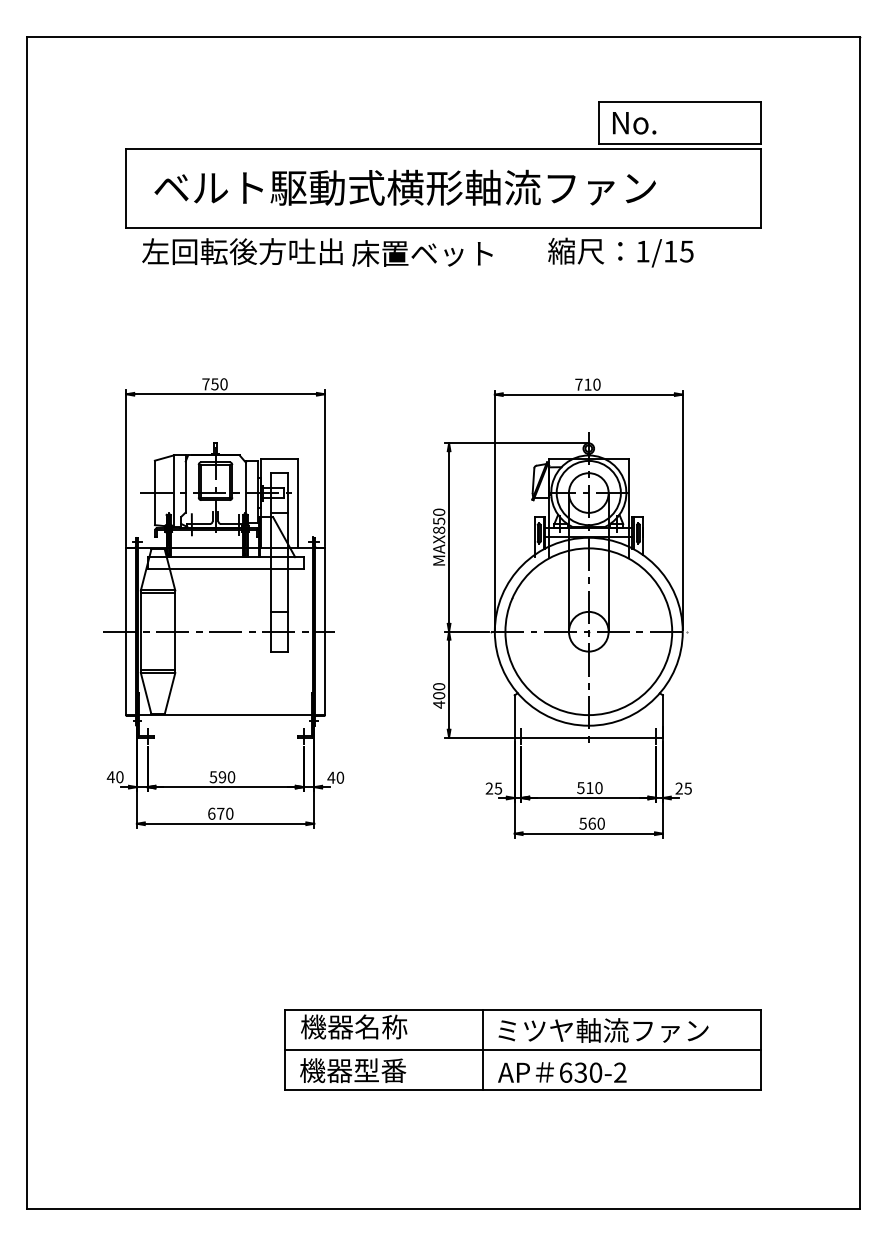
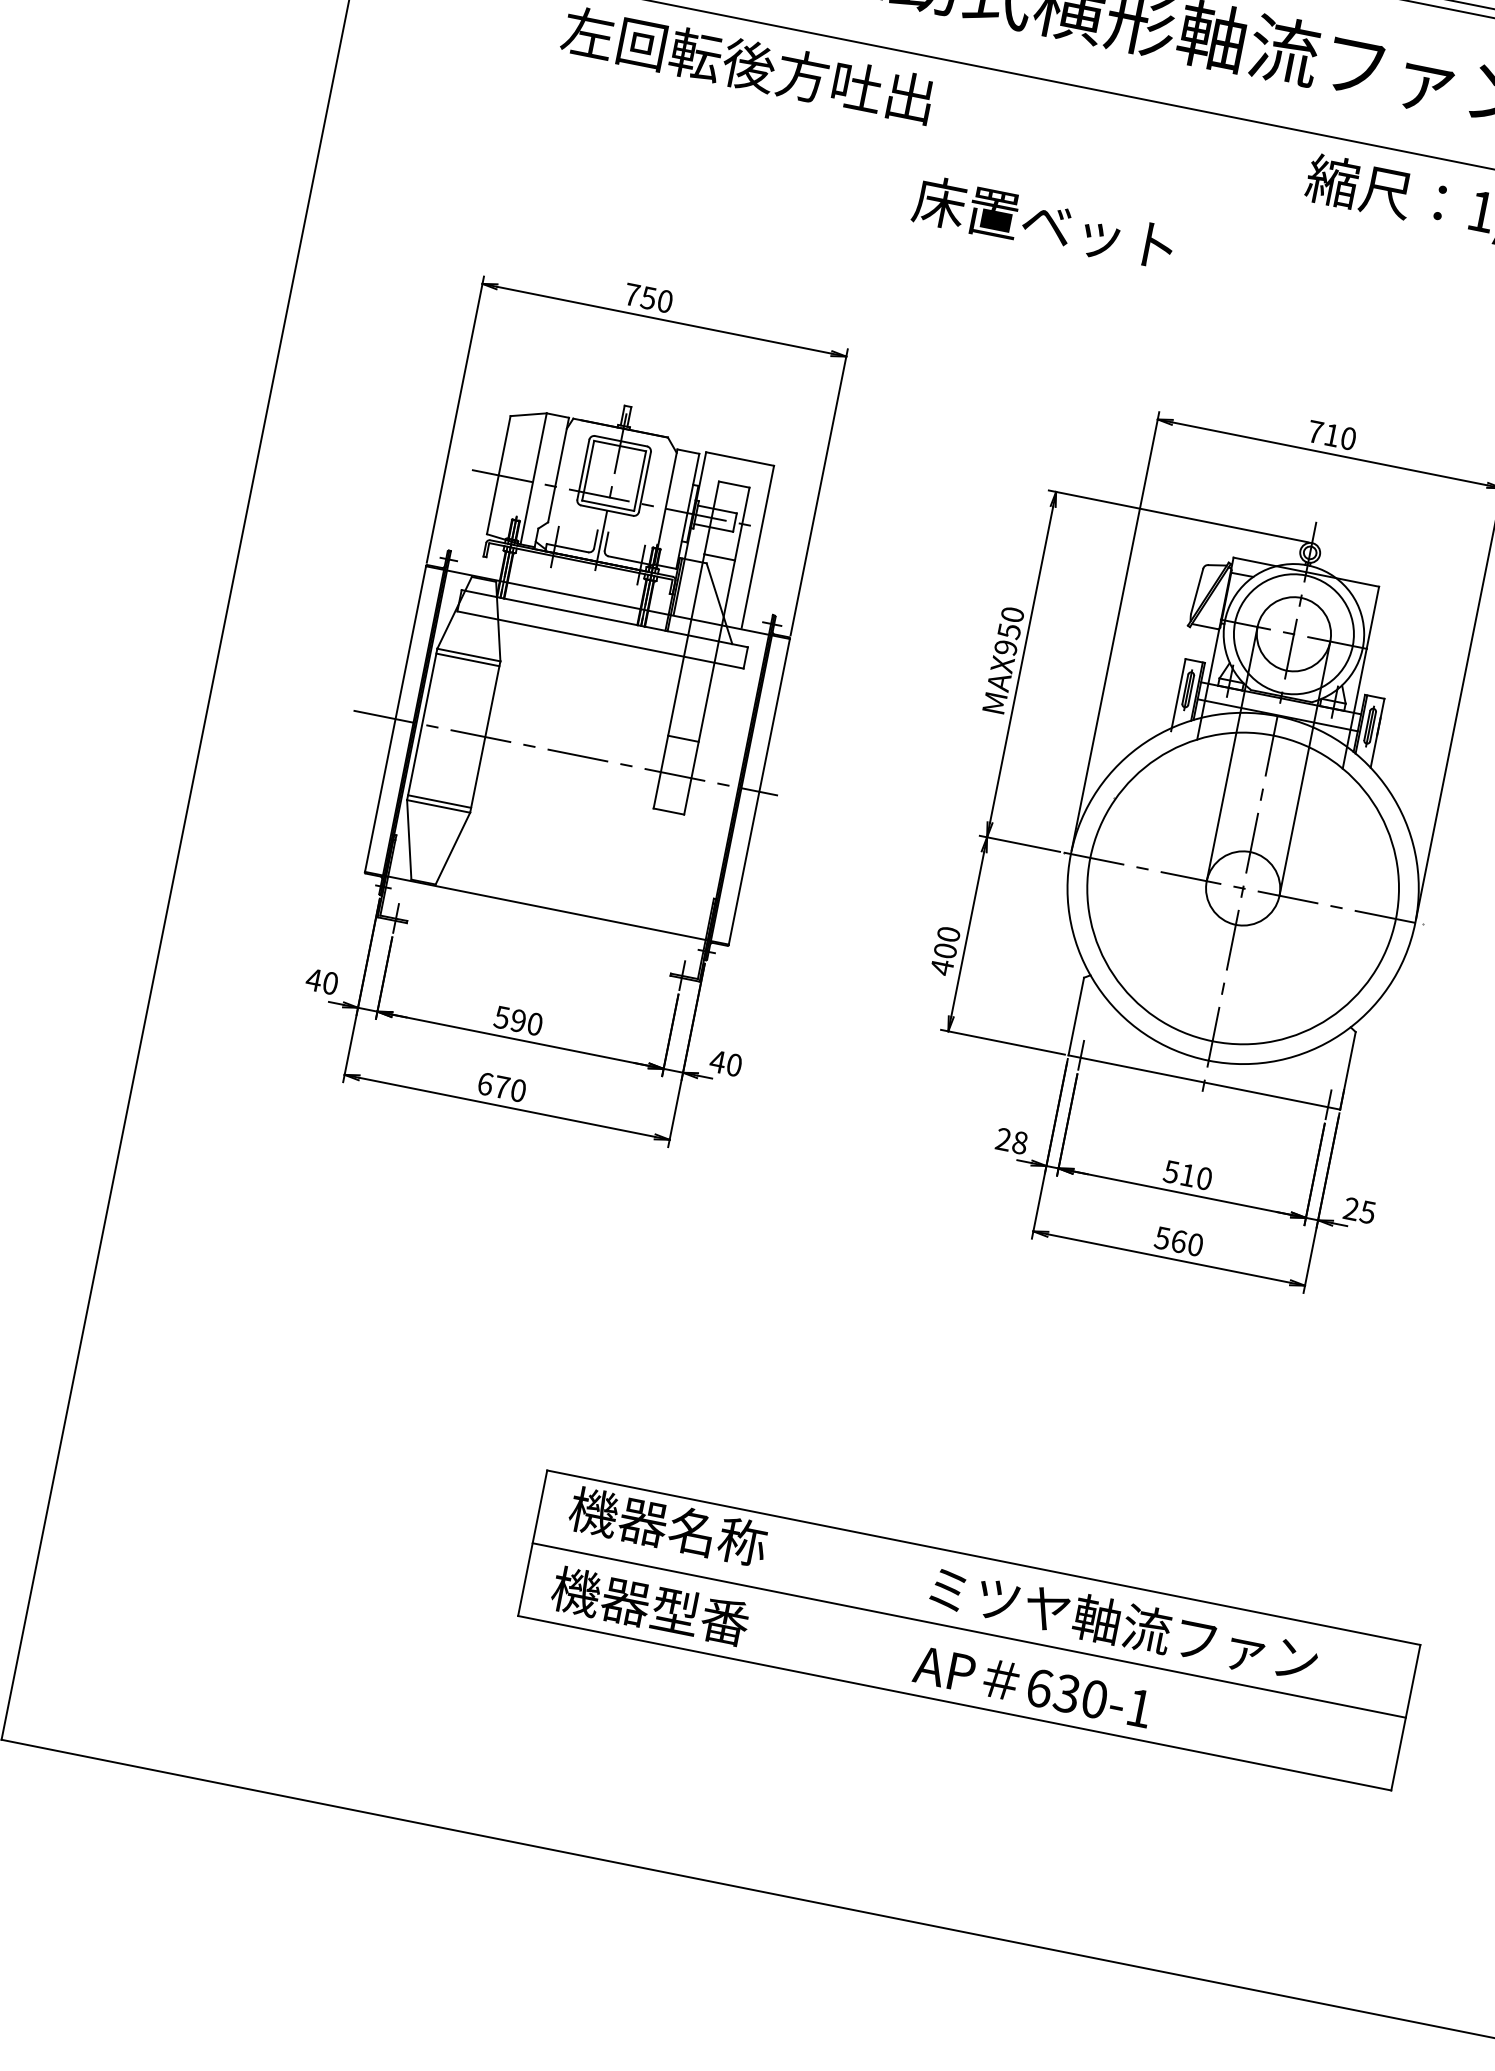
text: (422, 253) -> (1043, 223), moved
text: (439, 530) -> (1006, 648), MAX850 -> MAX950
text: (498, 788) -> (1020, 1142), 25 -> 28
line: (483, 1049) -> (897, 1615), removed
text: (620, 1072) -> (1139, 1707), 630-2 -> 630-1

